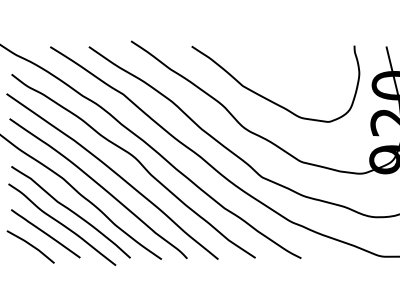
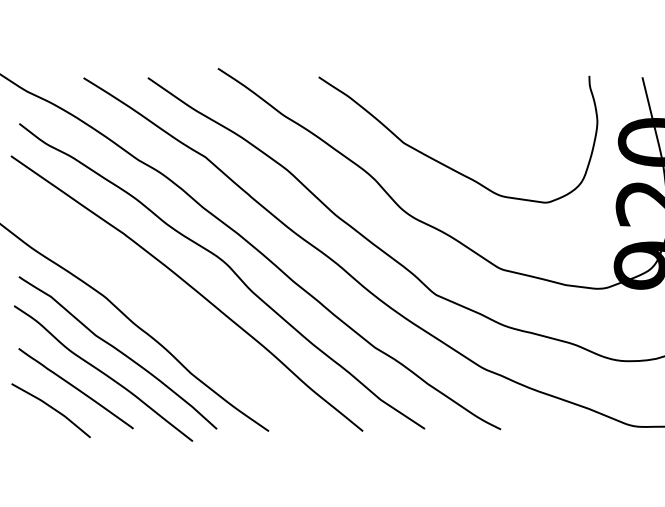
curve: (99, 186) -> (165, 310), removed

